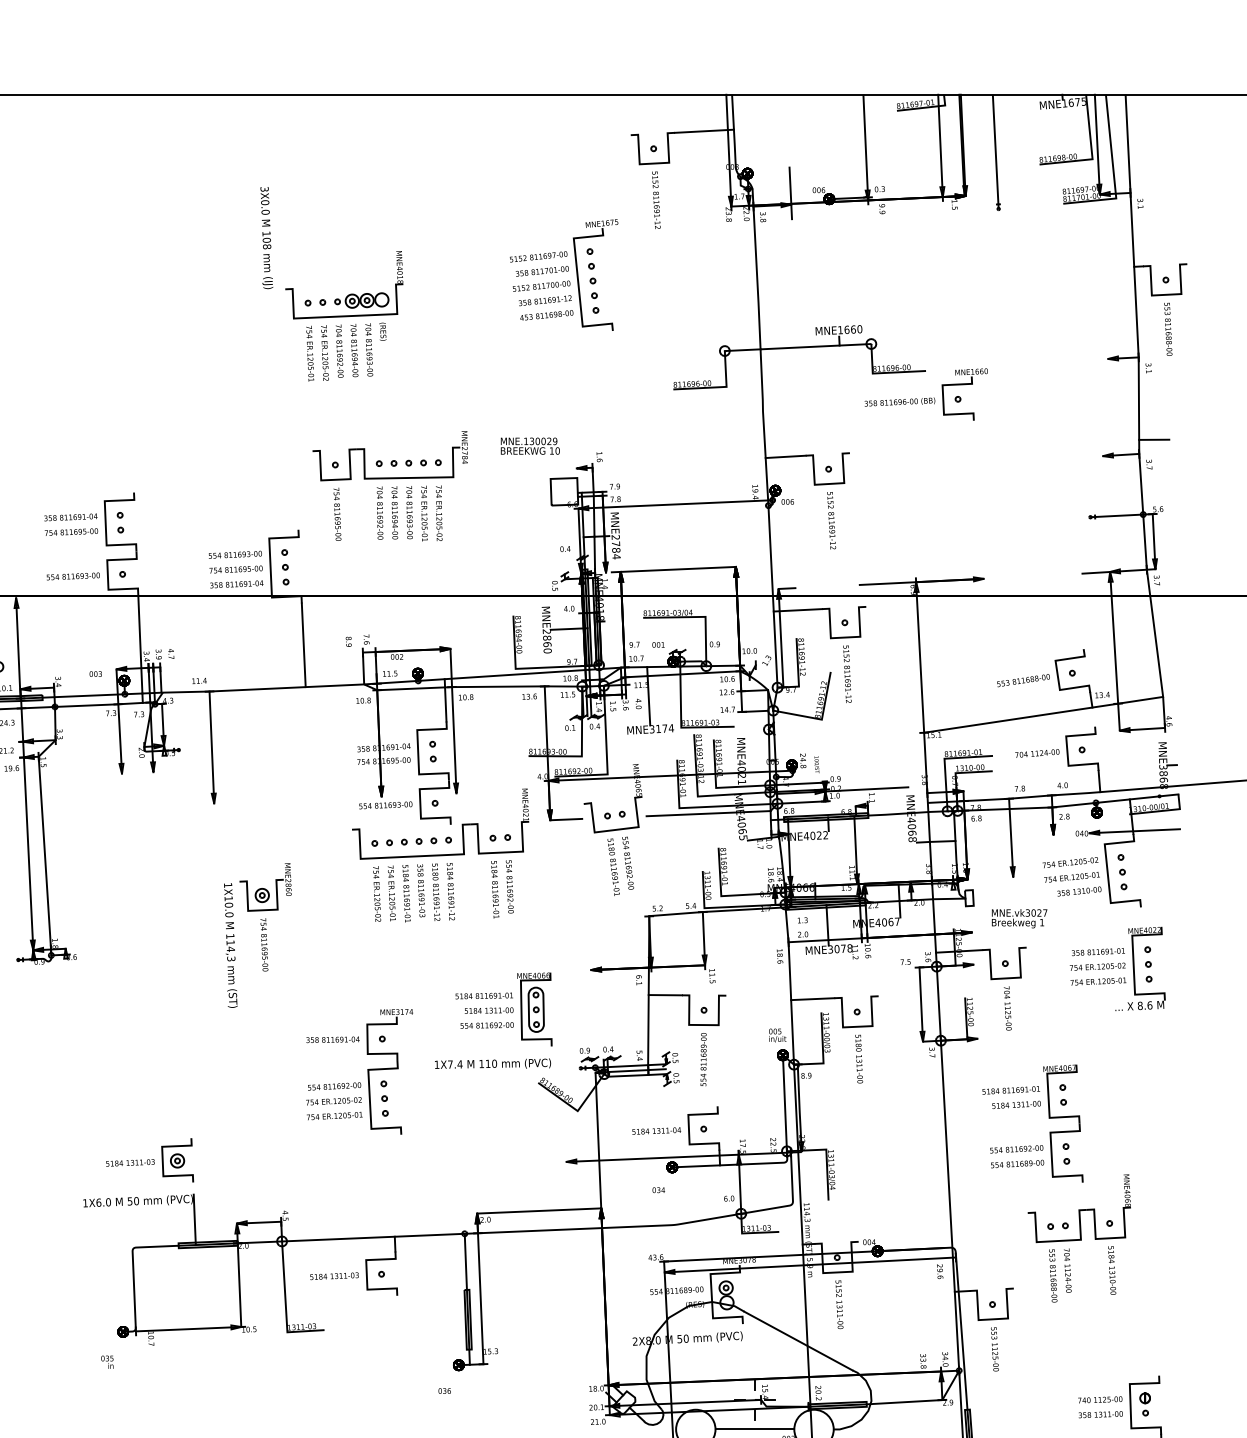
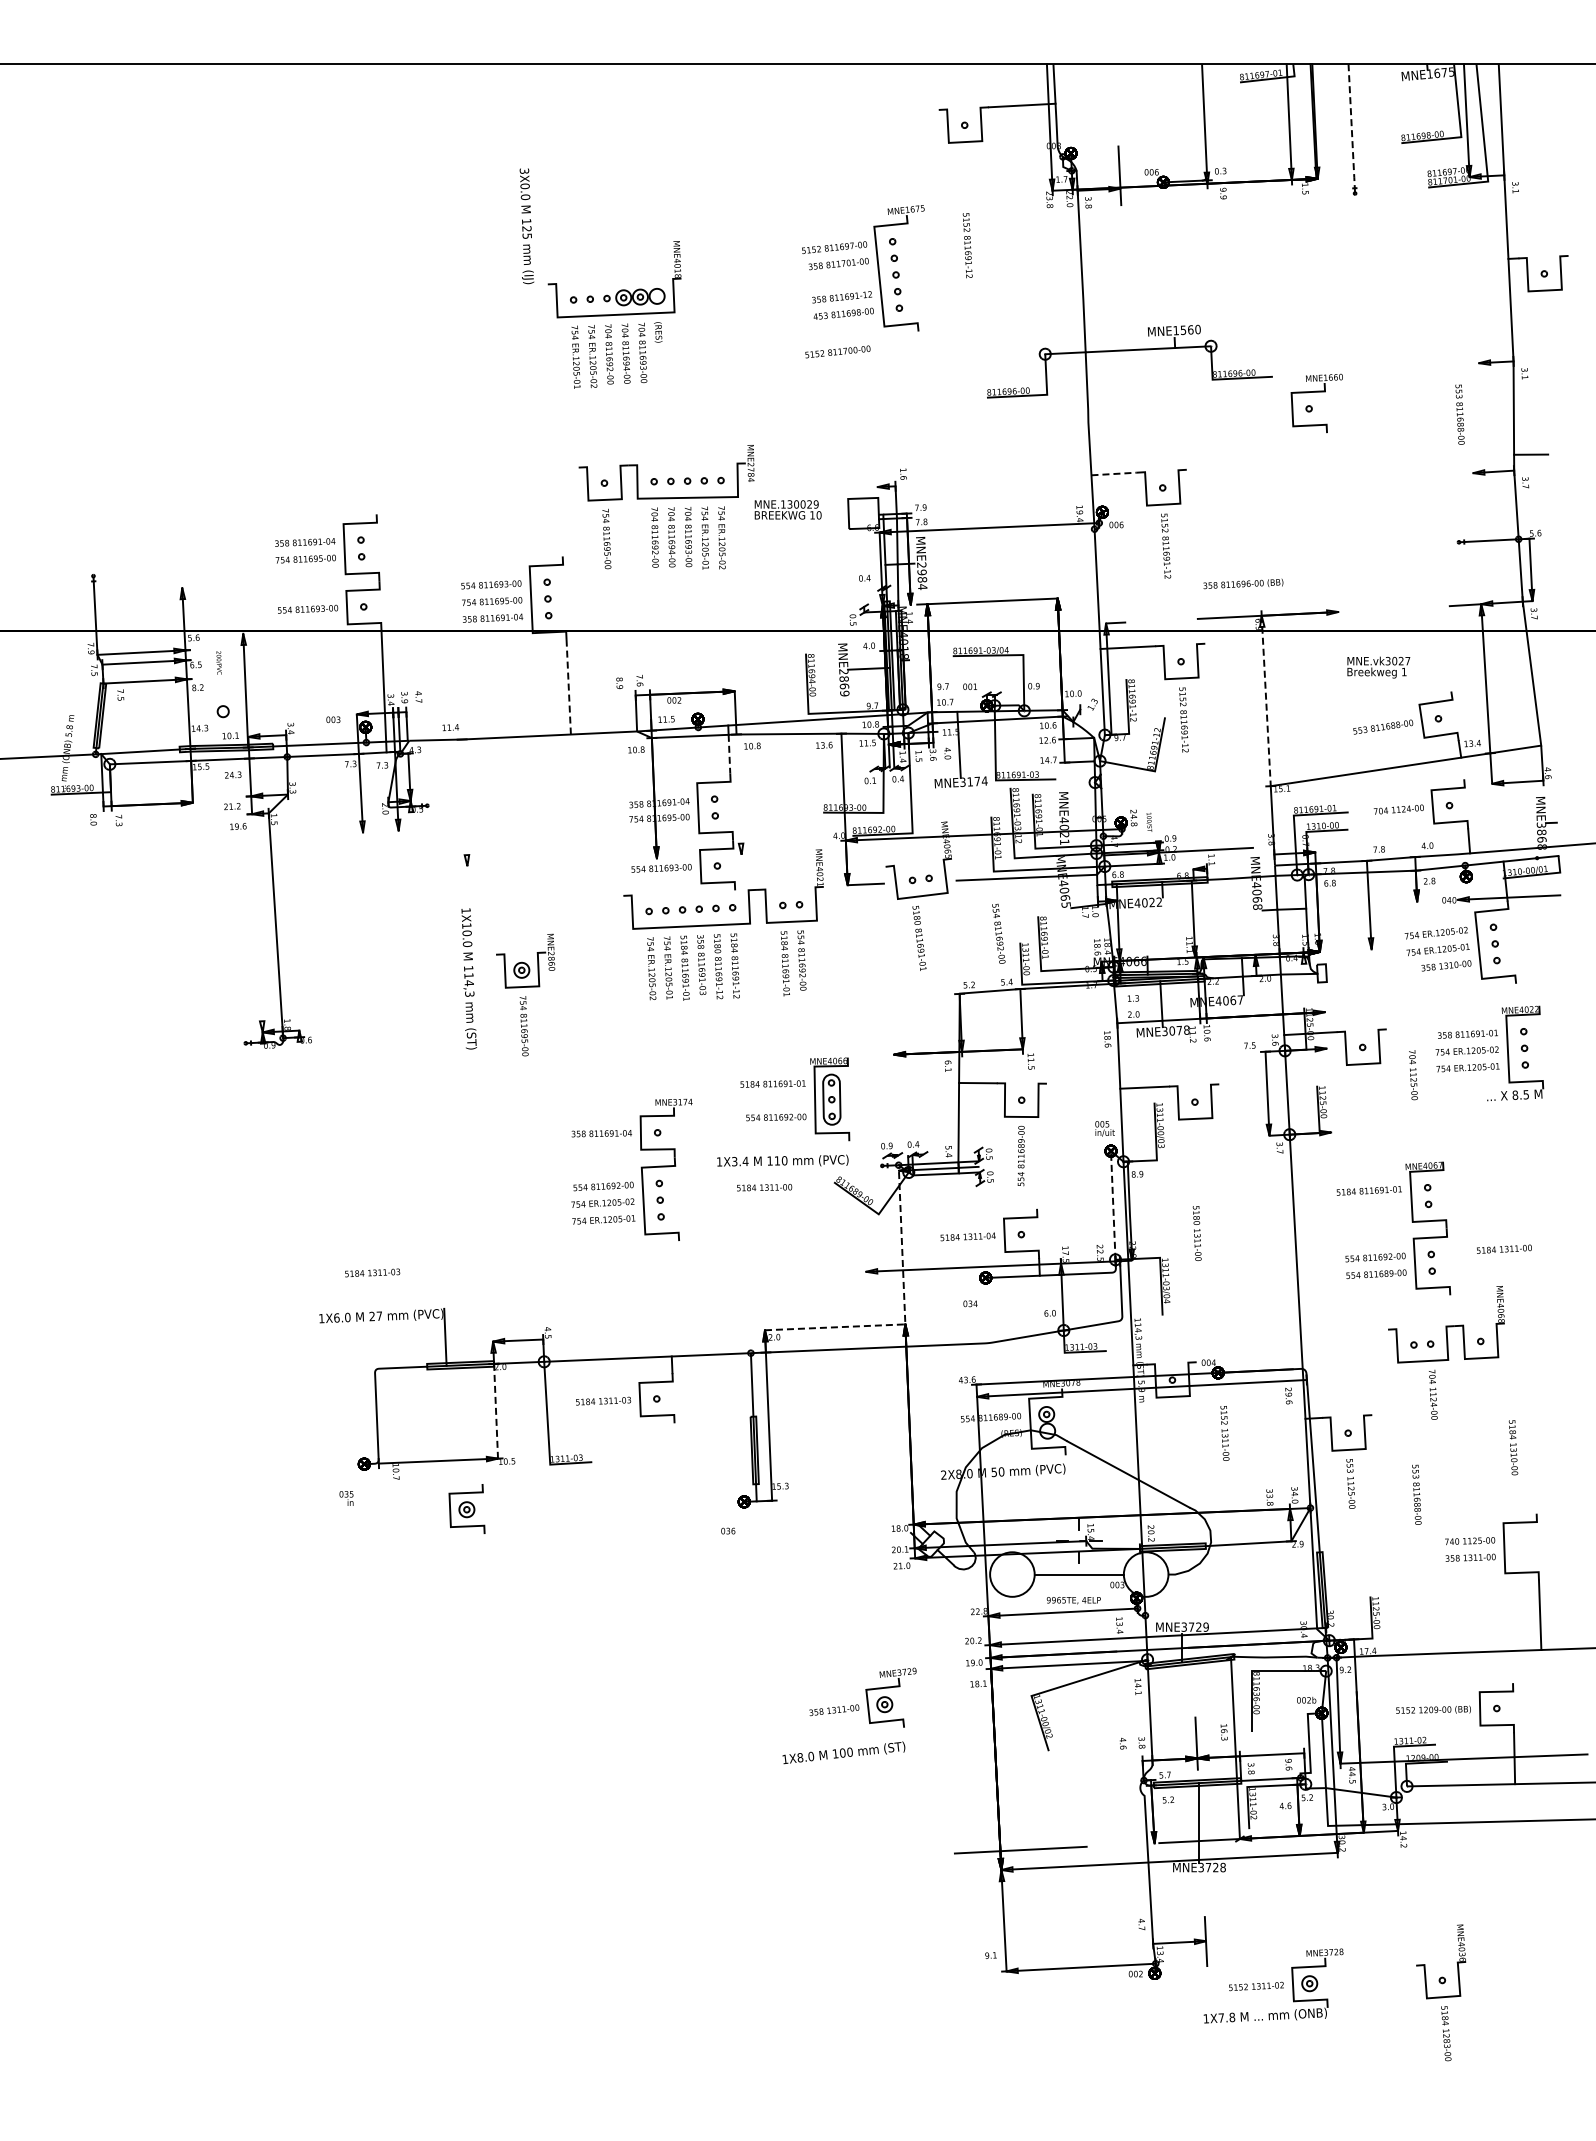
line: (995, 150) -> (1351, 127), solid -> dashed
text: (656, 200) -> (967, 245), moved
text: (266, 243) -> (526, 232), 108 -> 125
text: (541, 285) -> (837, 351), moved
text: (1167, 329) -> (1459, 414), moved
text: (847, 330) -> (1183, 330), MNE1660 -> MNE1560
text: (900, 401) -> (1243, 583), moved
text: (529, 445) -> (787, 509), moved
line: (786, 457) -> (1114, 474), solid -> dashed
text: (615, 543) -> (921, 572), MNE2784 -> MNE2984
line: (303, 644) -> (568, 686), solid -> dashed
text: (547, 650) -> (844, 693), MNE2860 -> MNE2869
line: (920, 657) -> (1266, 701), solid -> dashed
line: (445, 704) -> (729, 754), solid -> dashed
line: (453, 740) -> (738, 794), removed
line: (211, 747) -> (464, 802), removed
line: (28, 854) -> (257, 923), removed
text: (627, 862) -> (998, 933), moved
text: (1019, 918) -> (1378, 667), moved
text: (230, 945) -> (468, 978), moved
text: (1150, 1005) -> (1526, 1094), 8.6 -> 8.5
text: (1007, 1008) -> (1413, 1075), moved
text: (489, 1010) -> (764, 1187), moved
text: (858, 1059) -> (1196, 1233), moved
text: (450, 1064) -> (734, 1161), 1X7.4 -> 1X3.4
line: (785, 1103) -> (1113, 1205), solid -> dashed
text: (1016, 1104) -> (1504, 1248), moved
part: (177, 1159) -> (466, 1508), moved
text: (132, 1201) -> (375, 1316), 50 -> 27
line: (601, 1203) -> (905, 1318), solid -> dashed
text: (1112, 1270) -> (1513, 1447), moved
text: (1052, 1275) -> (1416, 1494), moved
line: (239, 1285) -> (496, 1411), solid -> dashed
text: (839, 1304) -> (1224, 1433), moved
part: (1144, 1403) -> (1520, 1545), removed

